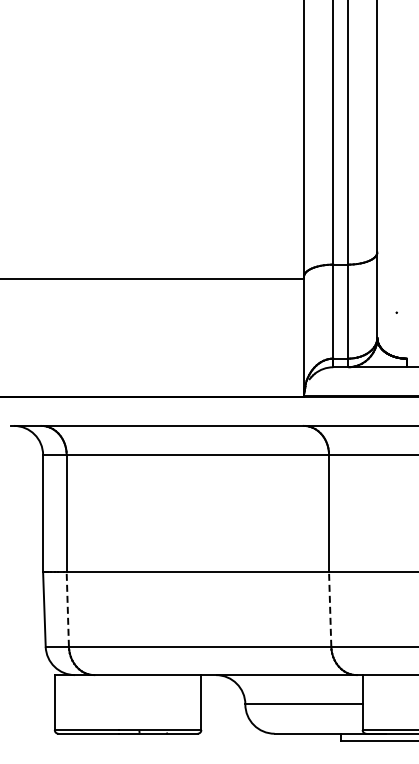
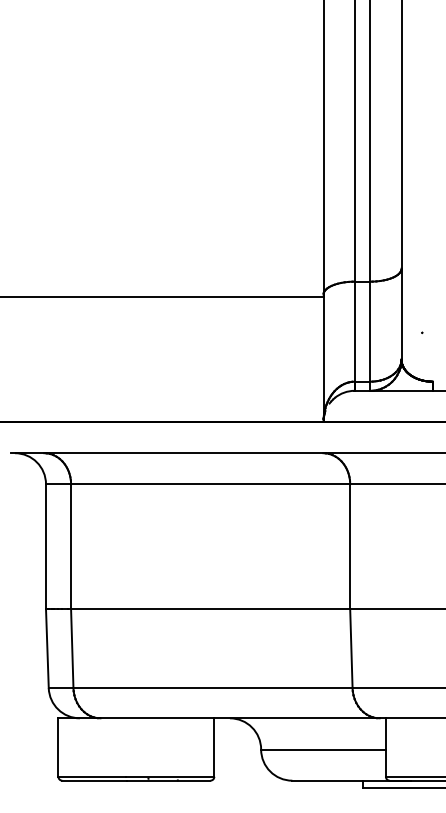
line: (67, 609) -> (71, 648), dashed -> solid
line: (330, 609) -> (351, 648), dashed -> solid

